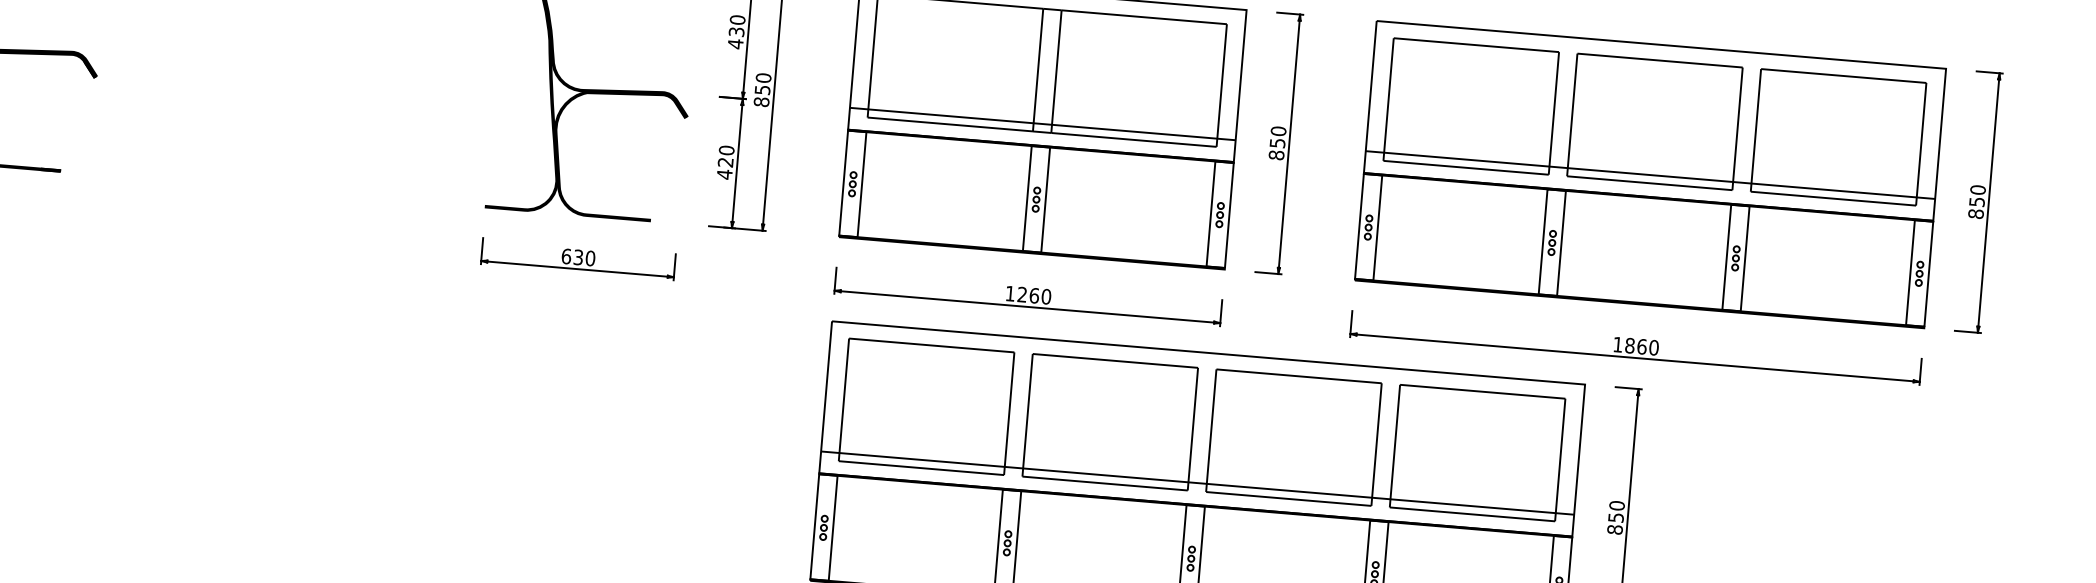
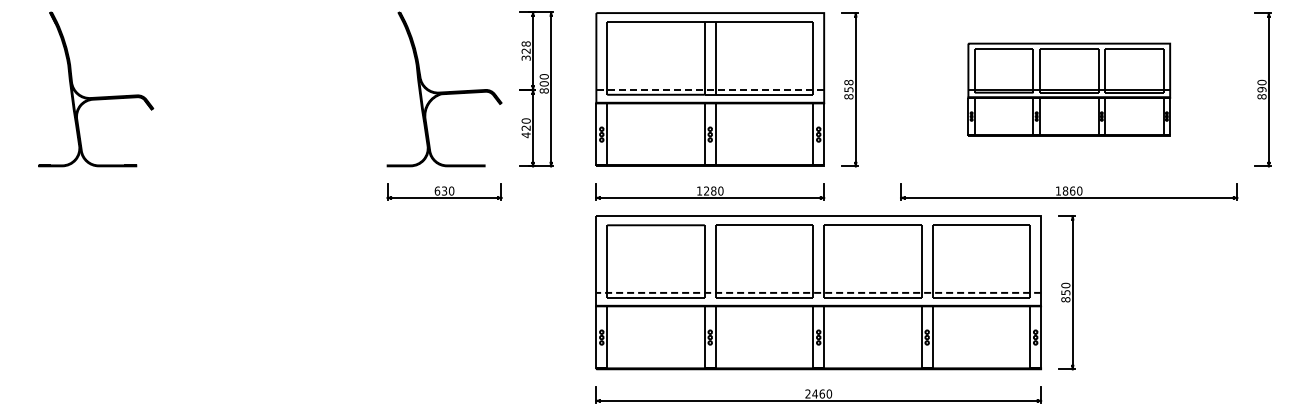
text: (735, 32) -> (525, 51), 430 -> 328
text: (761, 89) -> (543, 83), 850 -> 800
line: (1043, 123) -> (710, 89), solid -> dashed
text: (1277, 131) -> (848, 82), 850 -> 858
part: (1651, 174) -> (1069, 89), size x0.6
text: (1976, 201) -> (1261, 89), 850 -> 890
text: (1034, 294) -> (713, 190), 1260 -> 1280
line: (1197, 482) -> (818, 292), solid -> dashed

